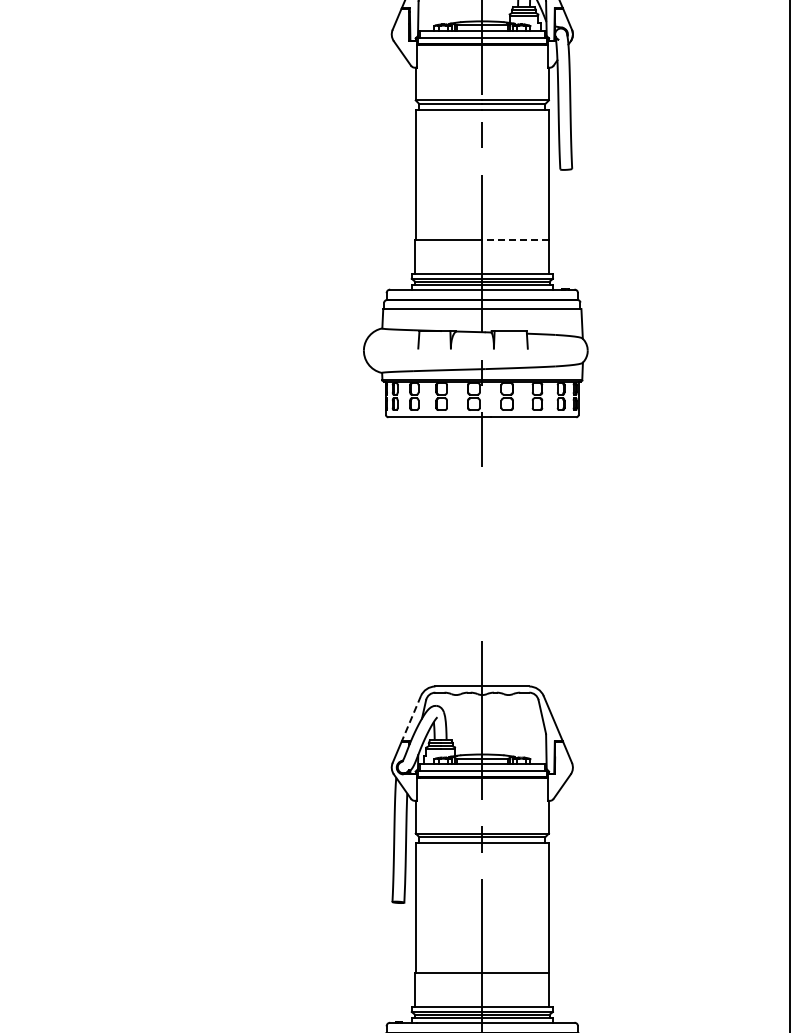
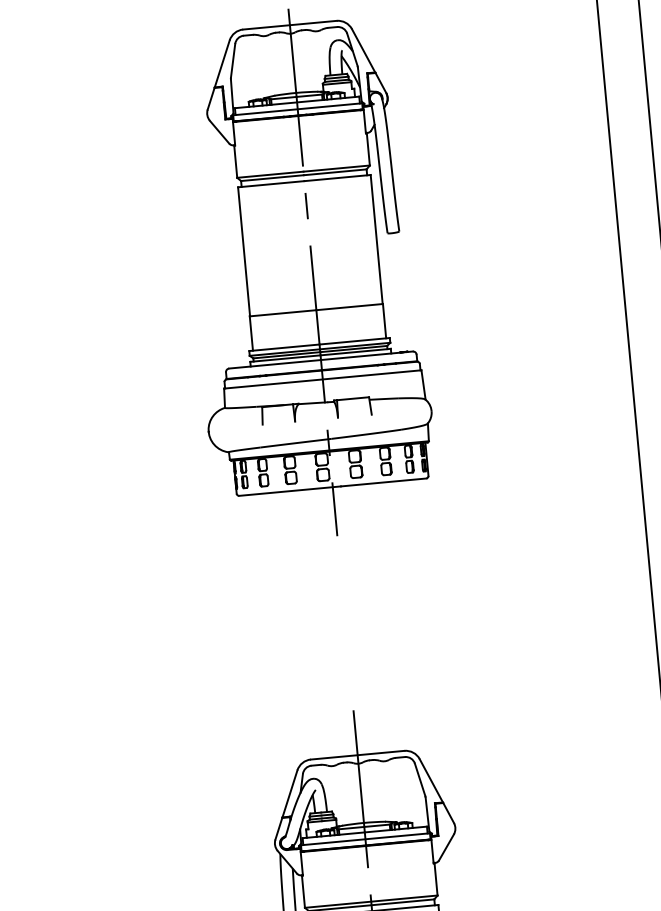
line: (515, 239) -> (349, 307), dashed -> solid
line: (411, 718) -> (290, 793), dashed -> solid

